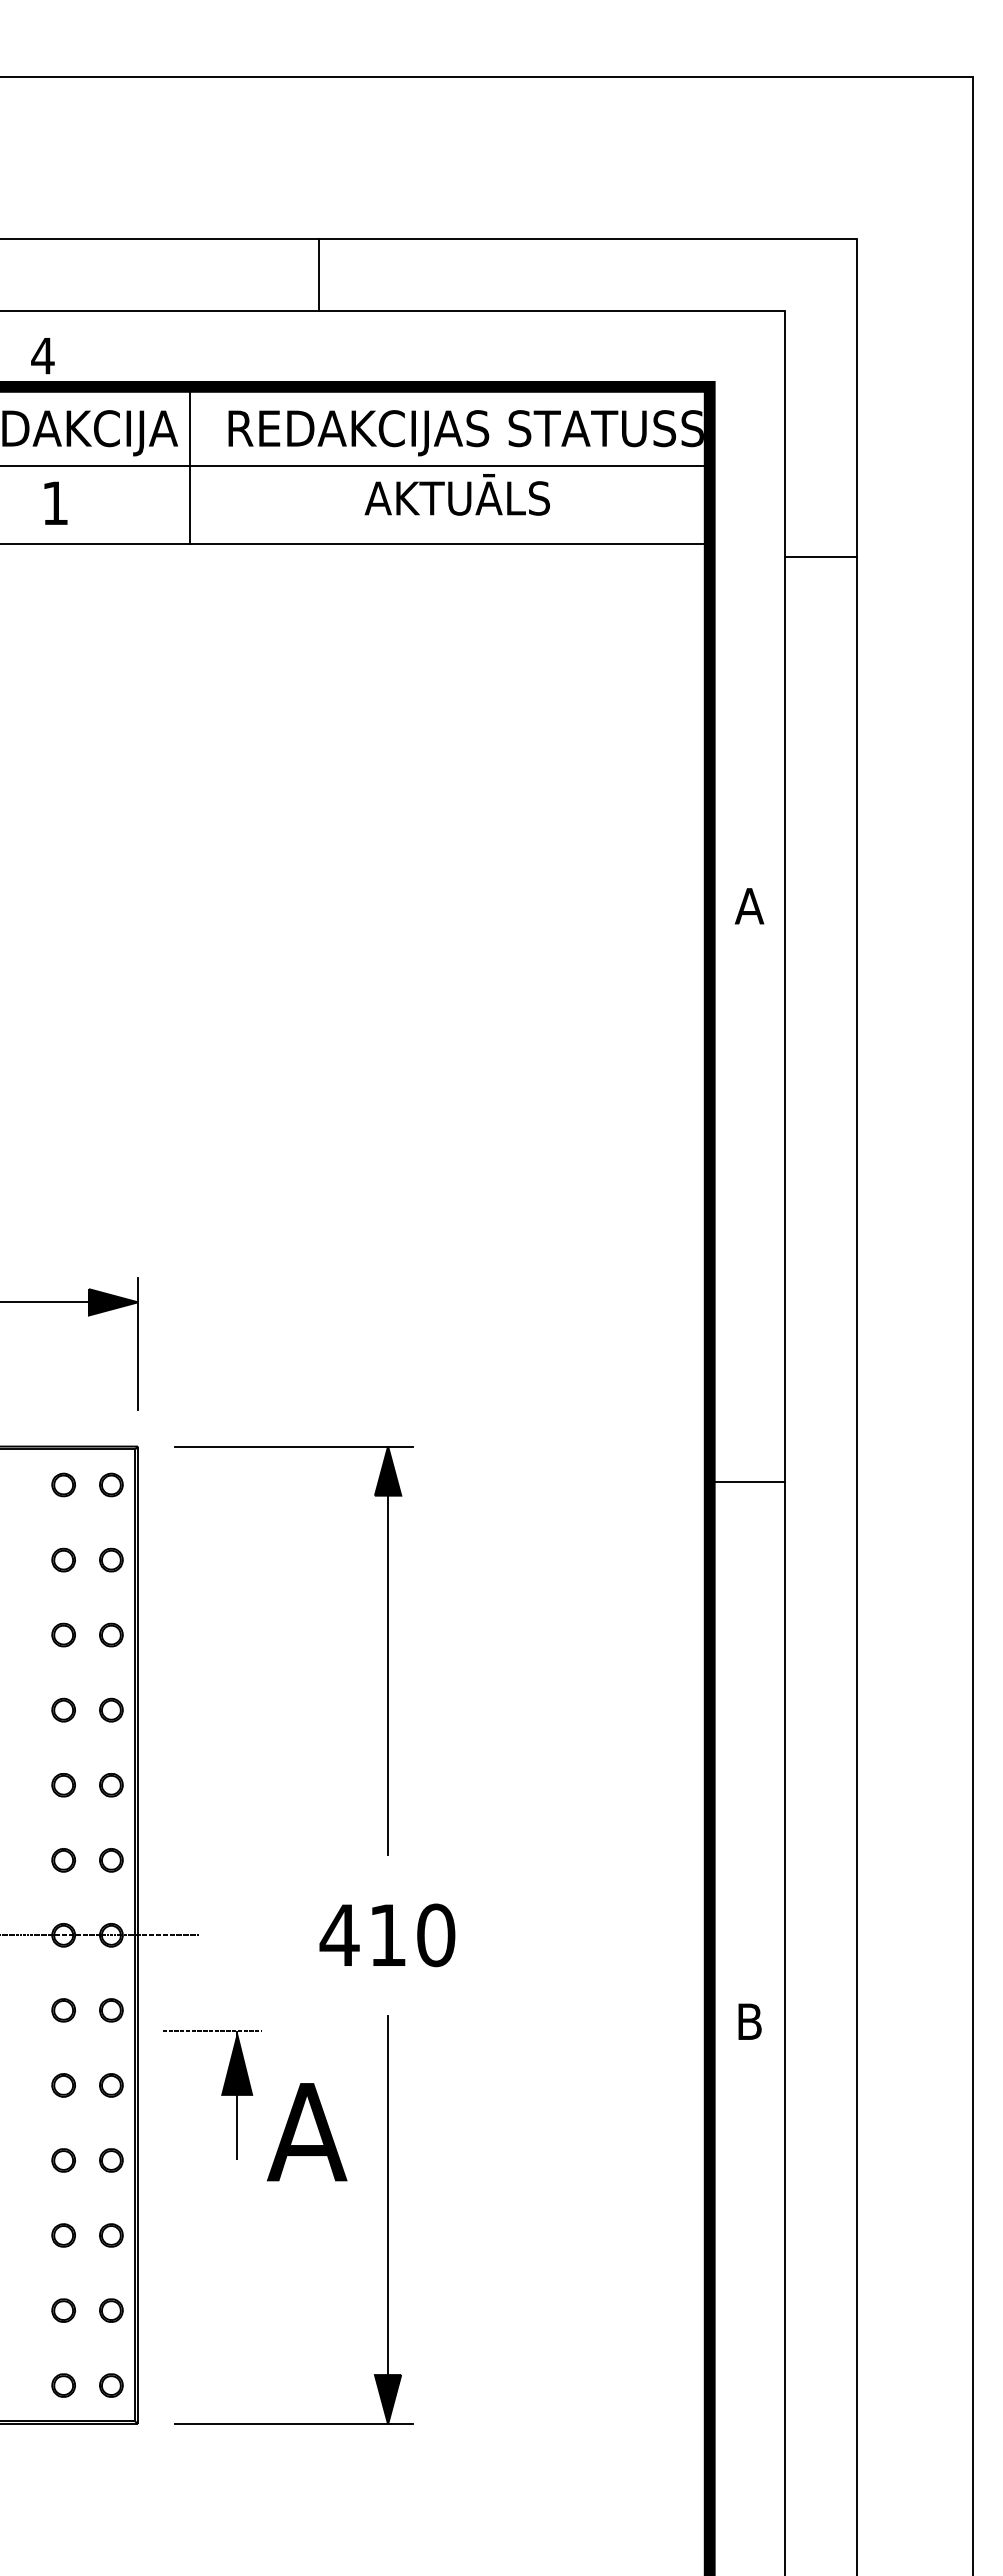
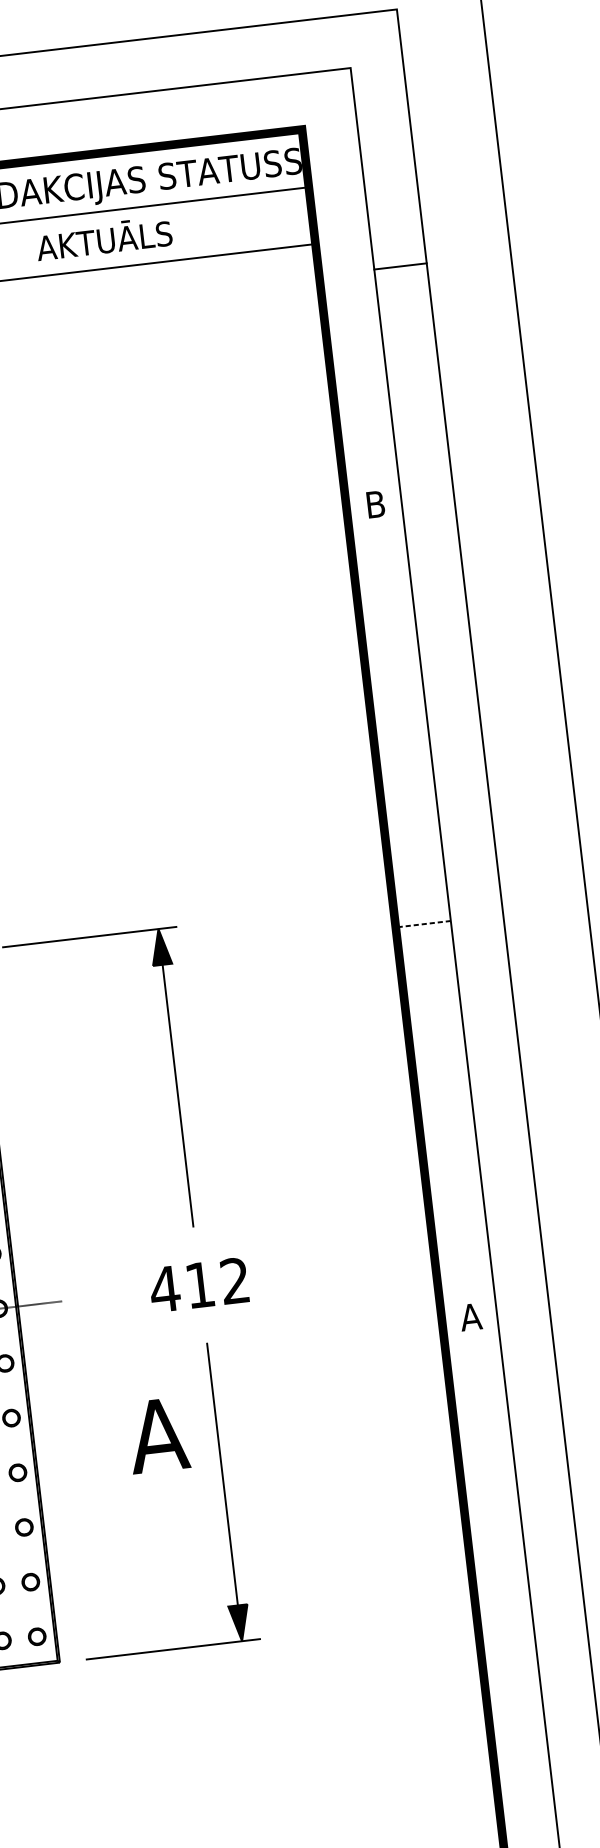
line: (319, 275) -> (8, 81), removed
text: (456, 494) -> (103, 238), moved
line: (821, 556) -> (400, 266), moved
text: (749, 906) -> (375, 504), A -> B
line: (749, 1482) -> (424, 924), solid -> dashed
text: (436, 1935) -> (235, 1281), 410 -> 412
text: (749, 2021) -> (470, 1316), B -> A
part: (221, 2094) -> (92, 1415), removed

